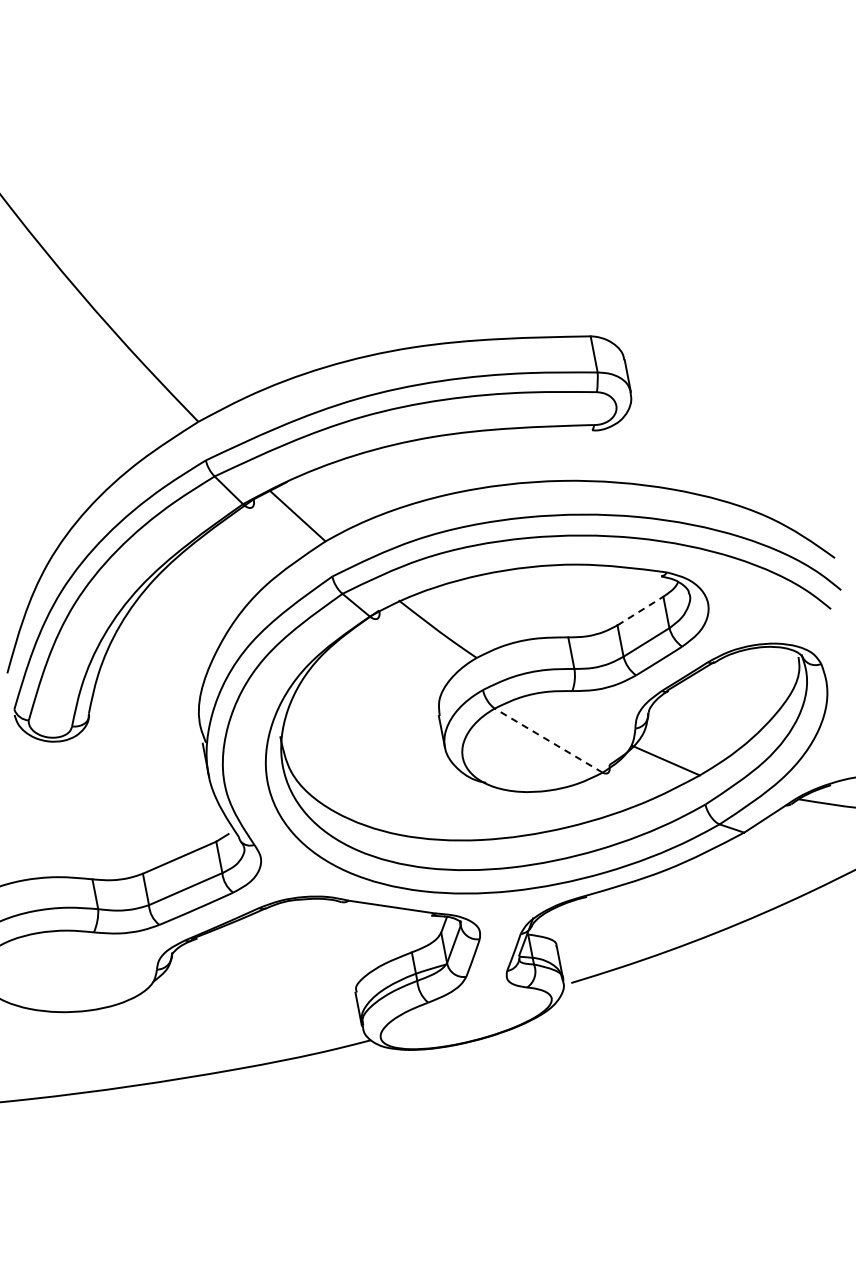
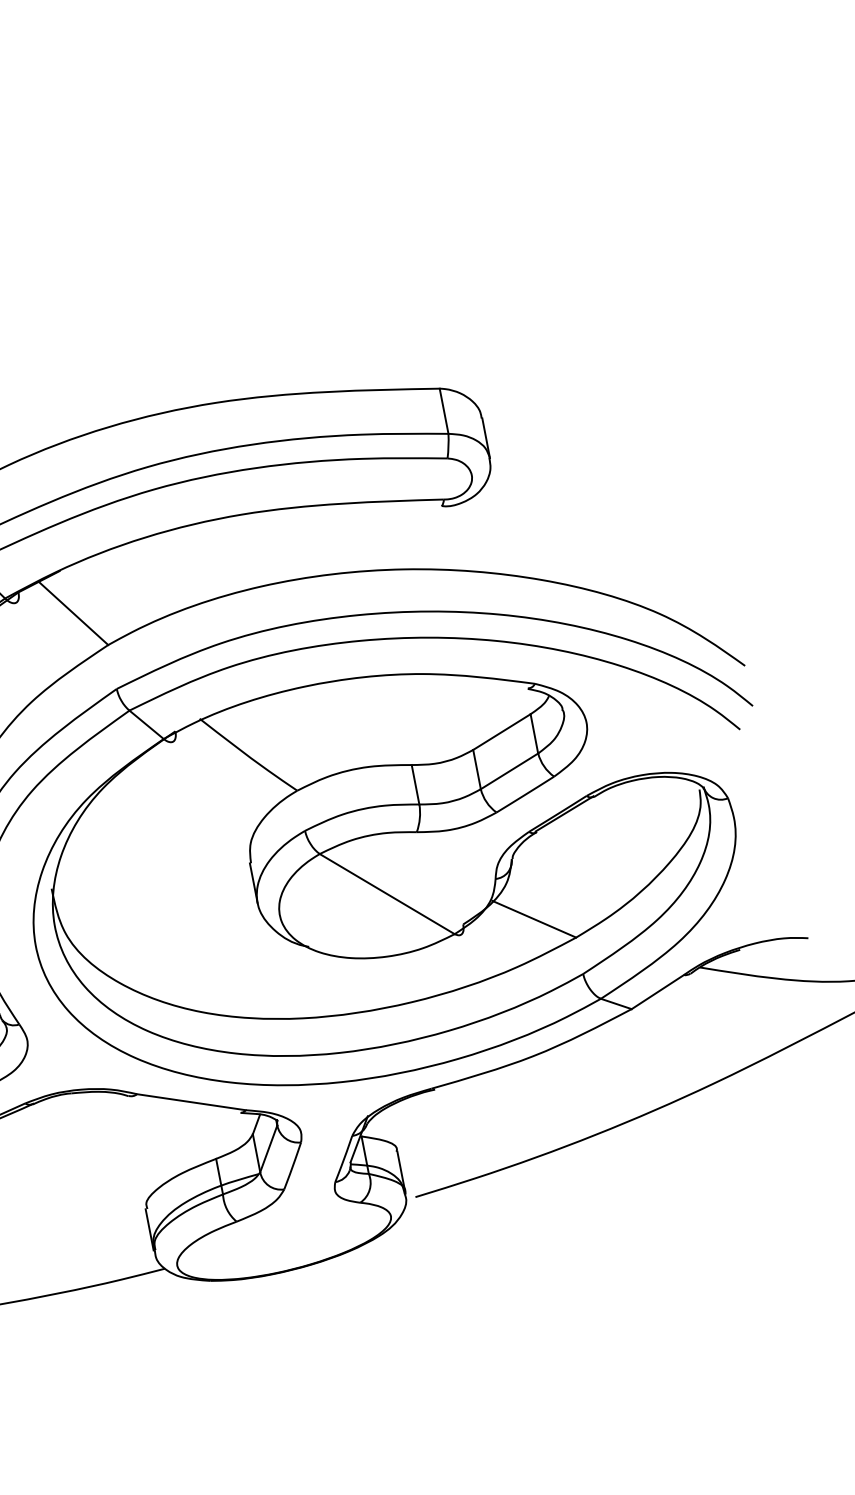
line: (640, 610) -> (502, 731), dashed -> solid
line: (548, 740) -> (386, 893), dashed -> solid

